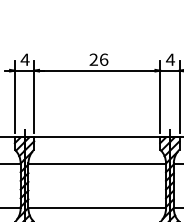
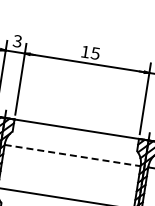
text: (24, 59) -> (17, 40), 4 -> 3
text: (98, 59) -> (90, 52), 26 -> 15
line: (97, 164) -> (72, 155), solid -> dashed

